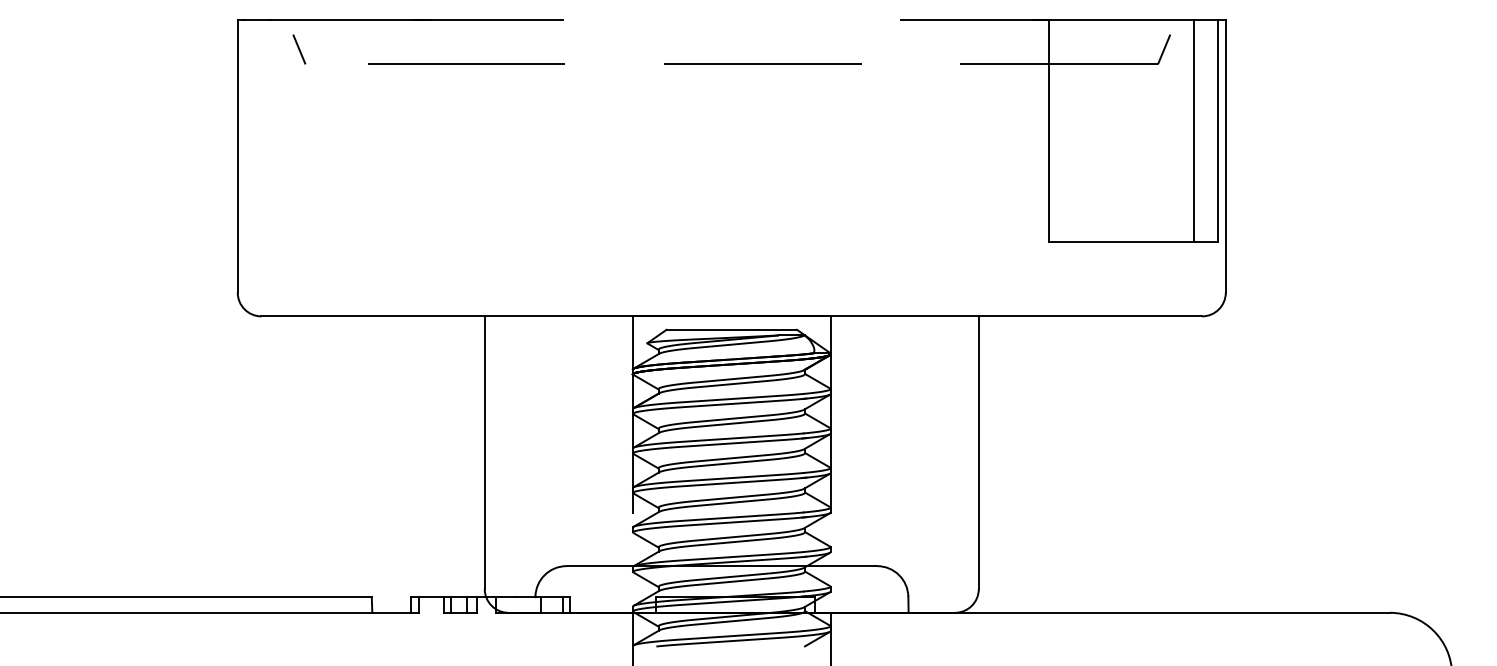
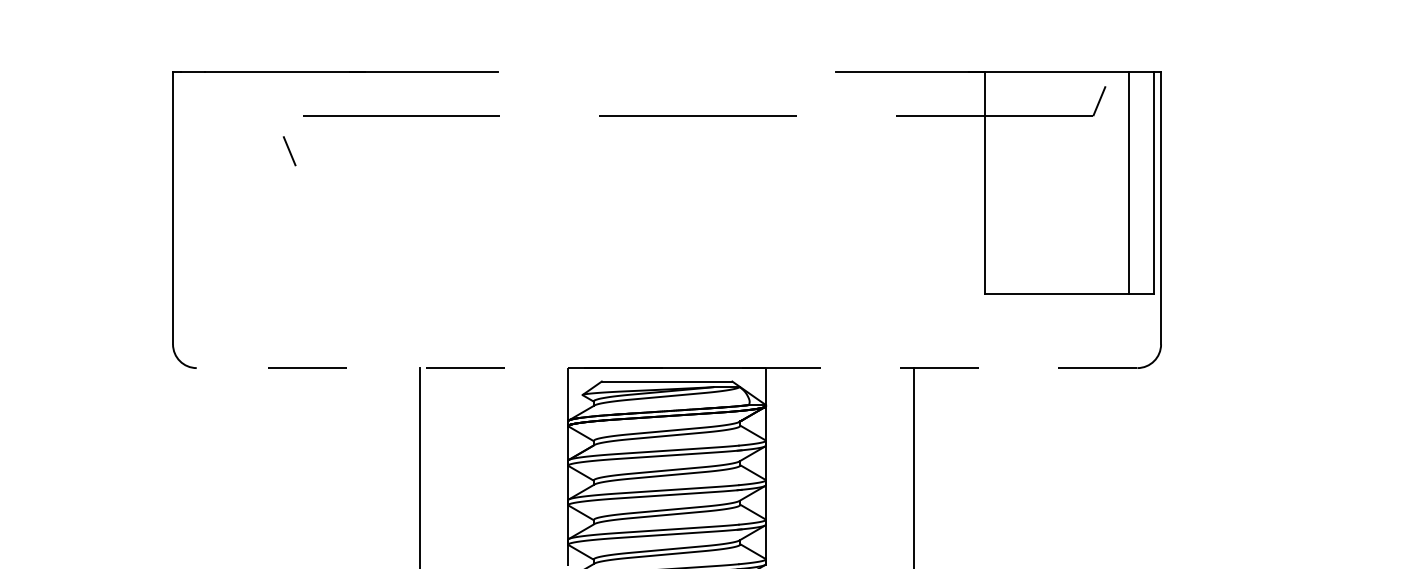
line: (299, 49) -> (289, 151), moved
line: (731, 316) -> (666, 368), solid -> dashed

